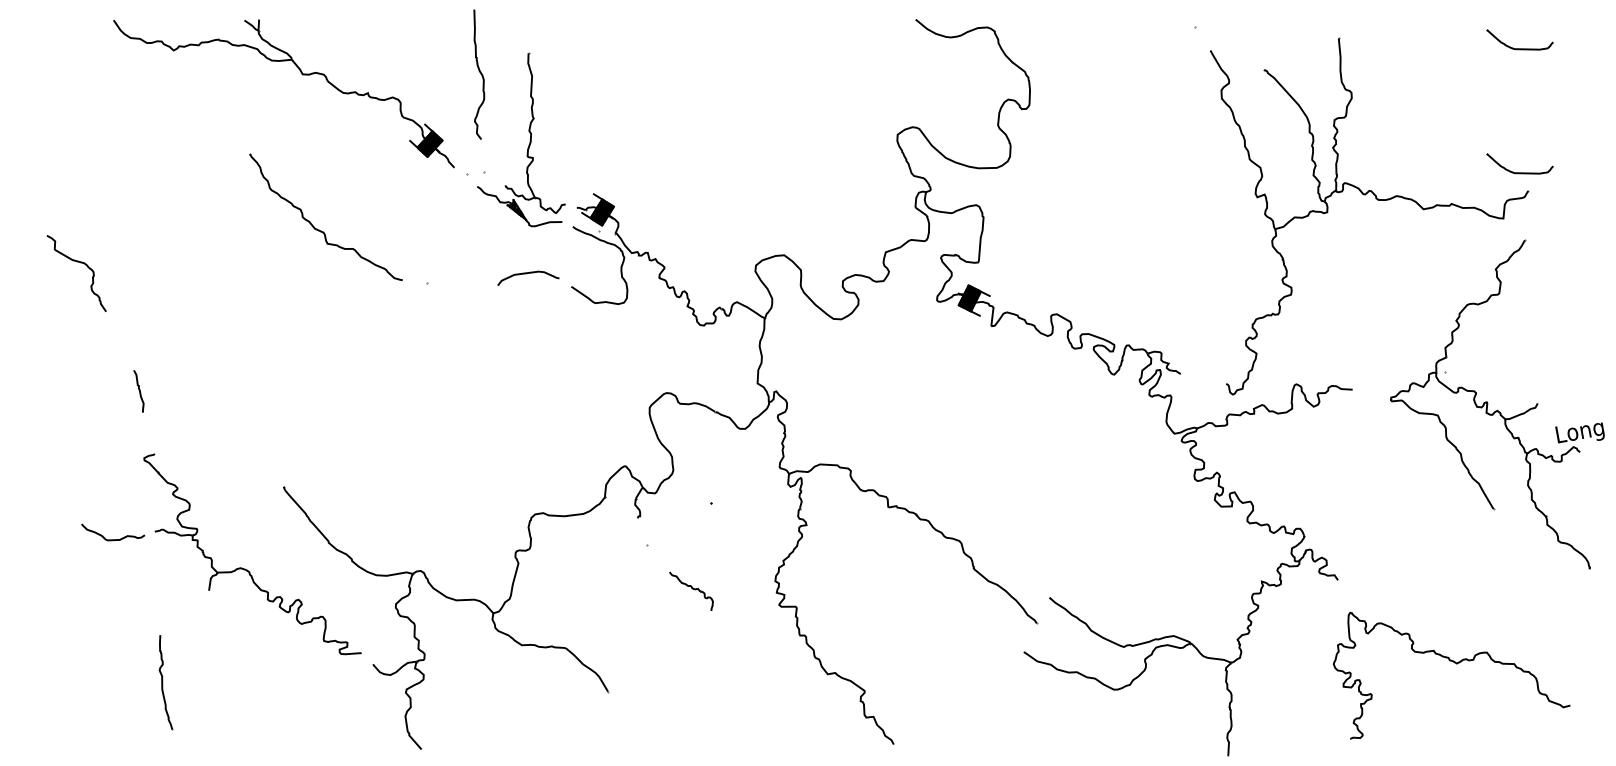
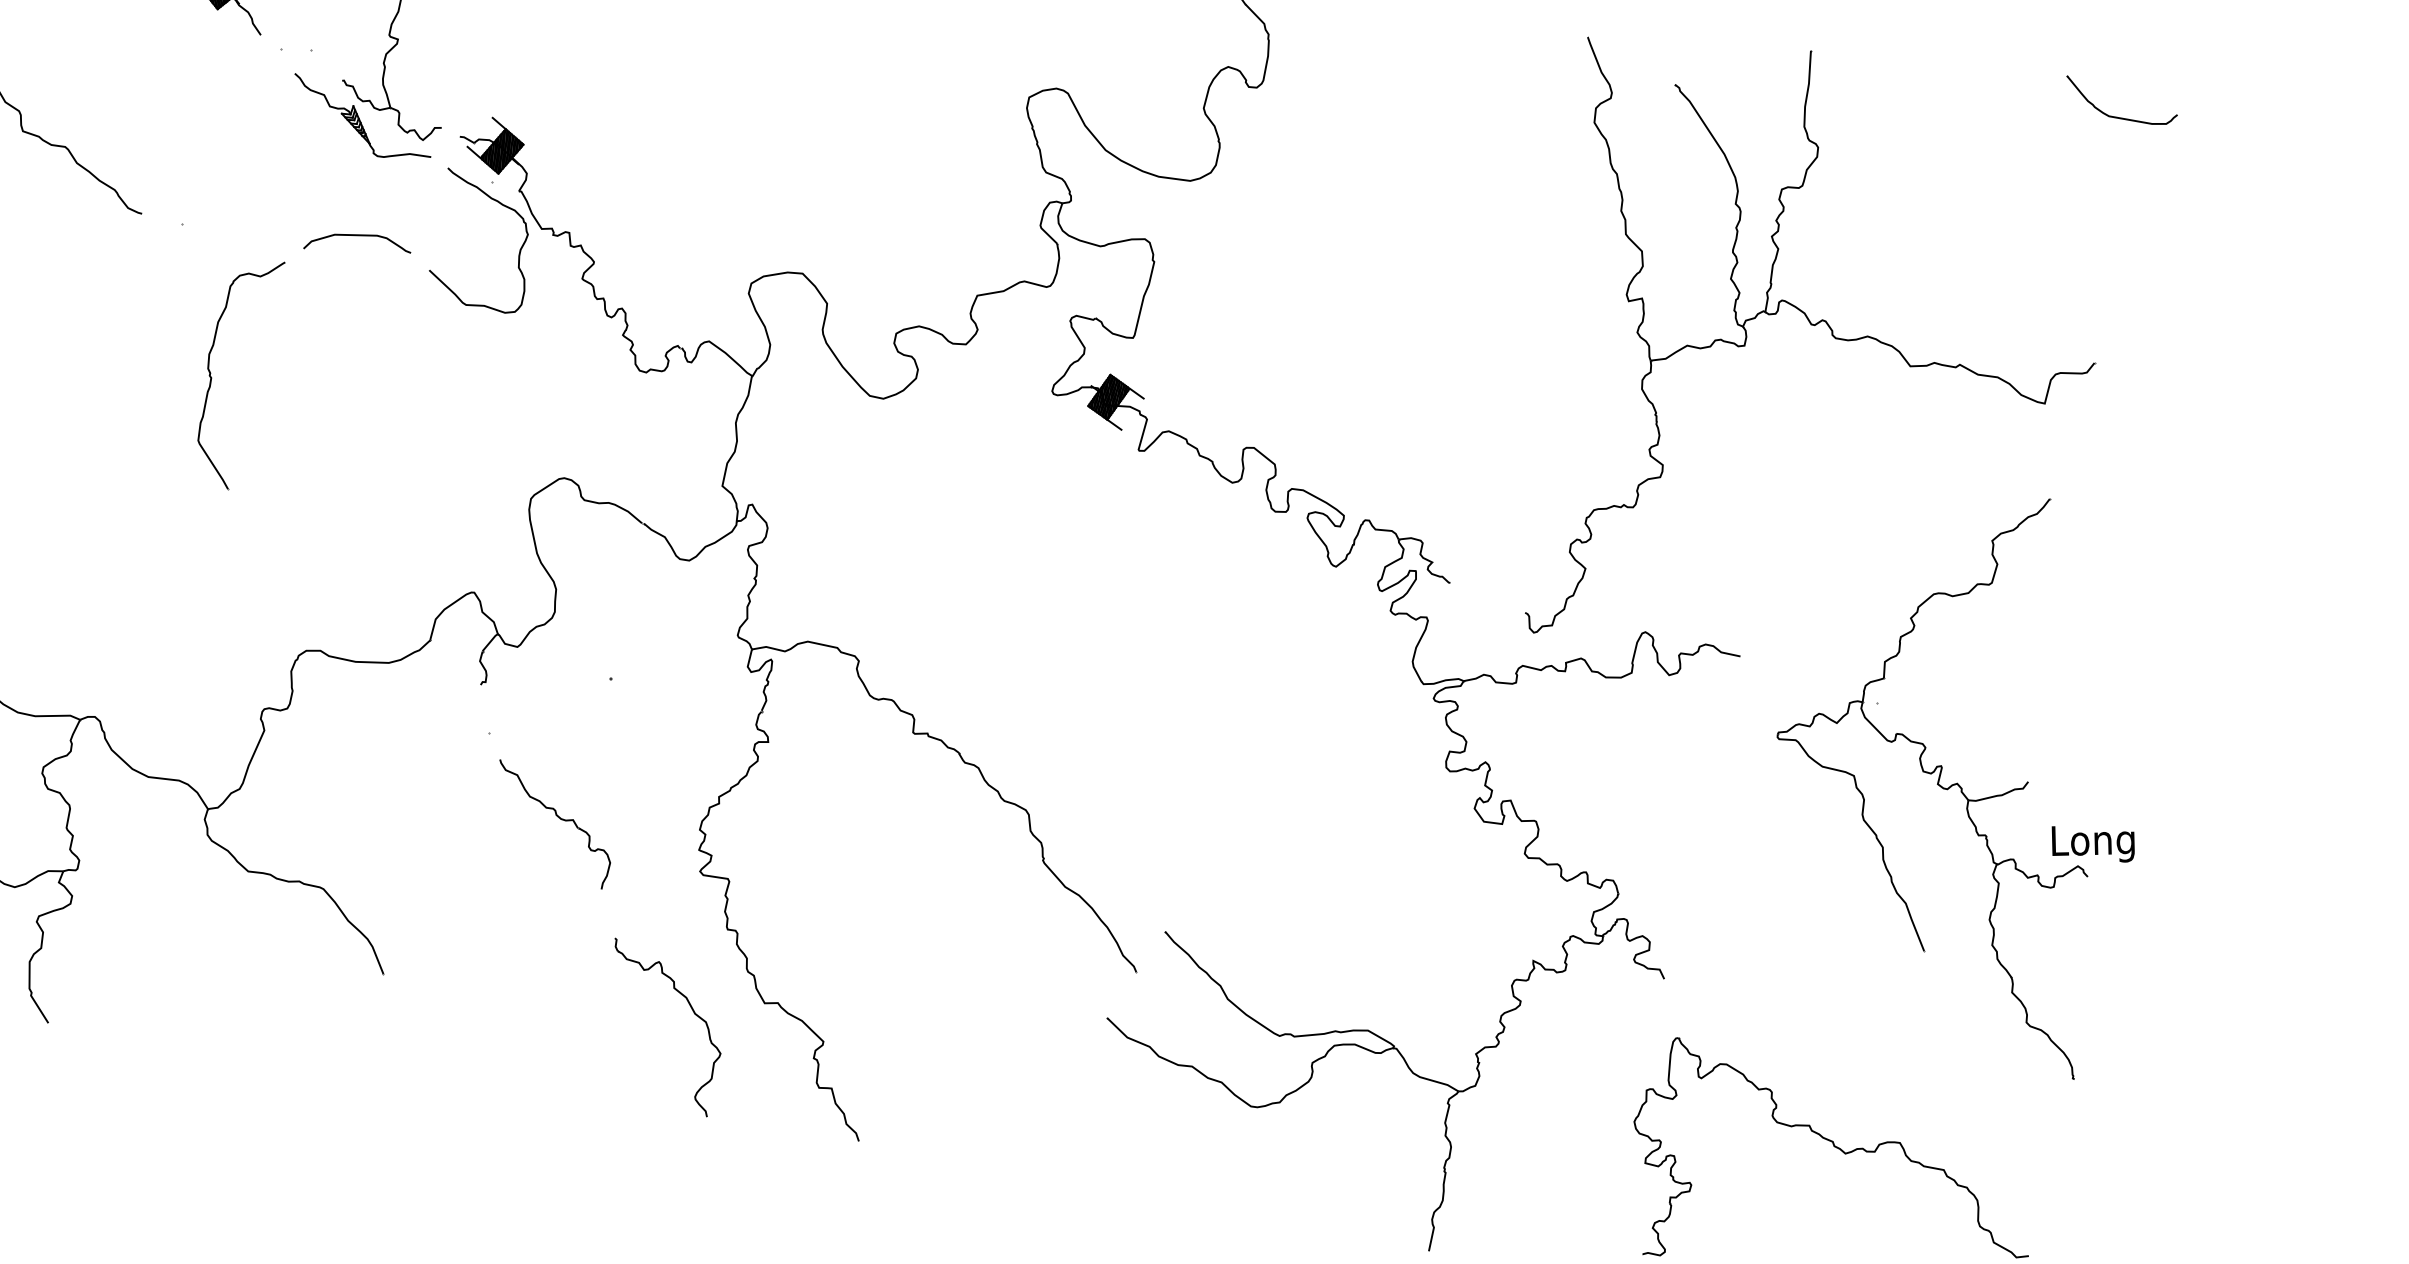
part: (1519, 172) -> (2084, 329), removed
part: (457, 366) -> (212, 376), added
part: (1497, 404) -> (1958, 772), moved
part: (691, 591) -> (553, 824), size x1.67
part: (787, 686) -> (692, 1013), added

